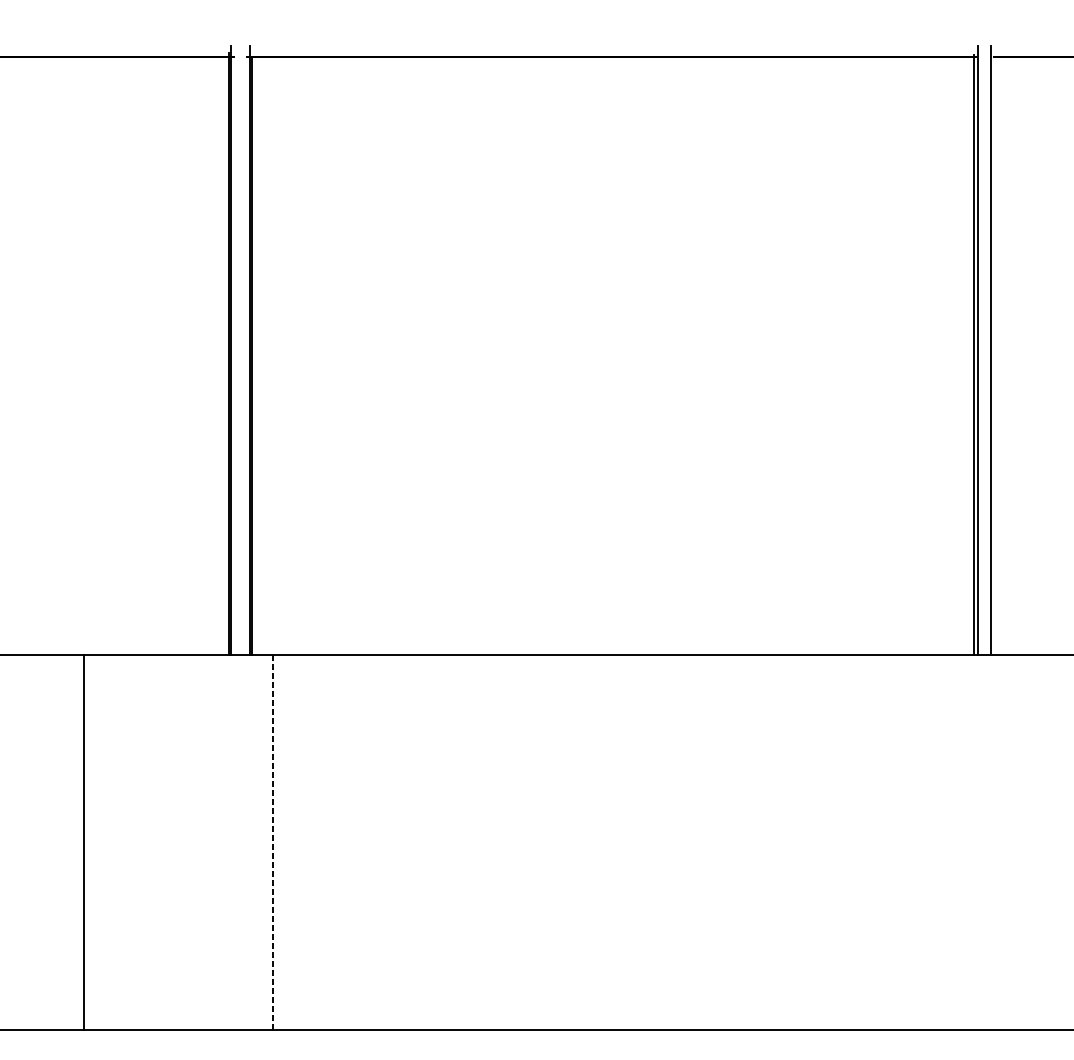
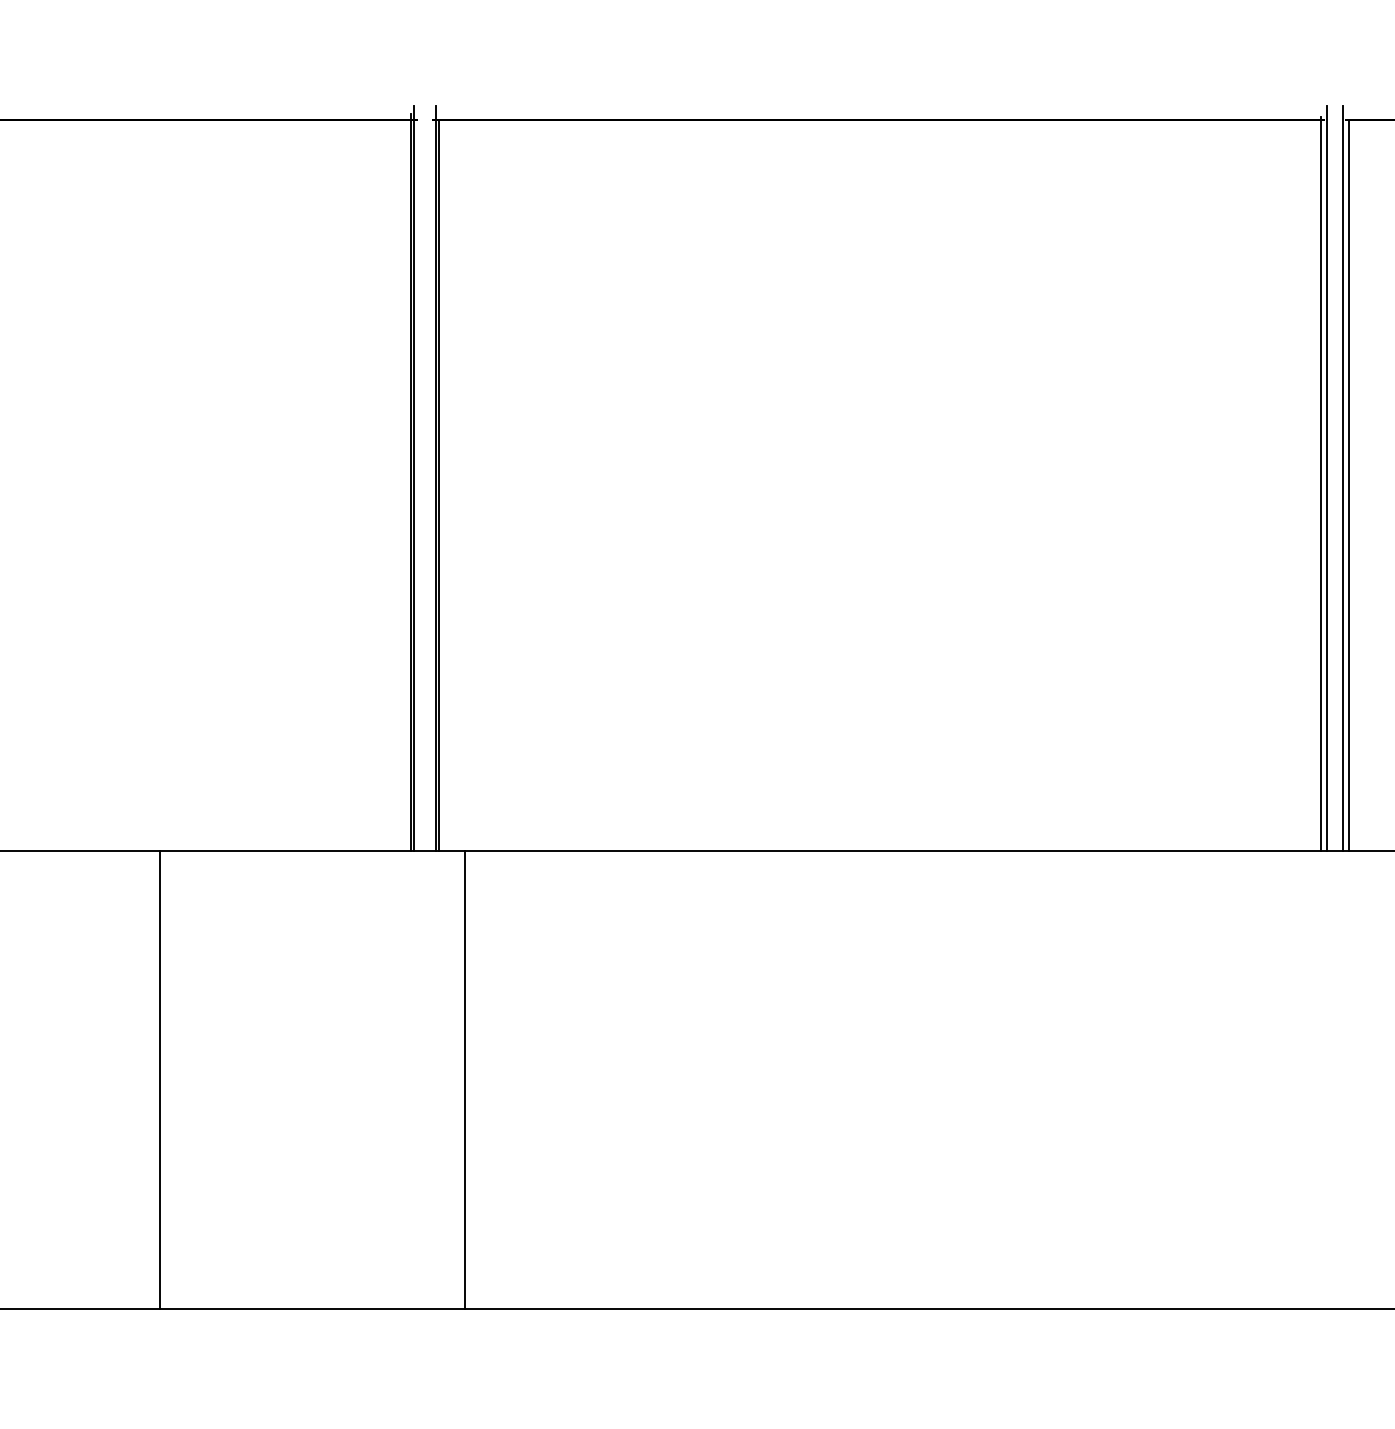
line: (995, 355) -> (1348, 484), added
line: (84, 842) -> (159, 1079), moved
line: (273, 843) -> (465, 1080), dashed -> solid

